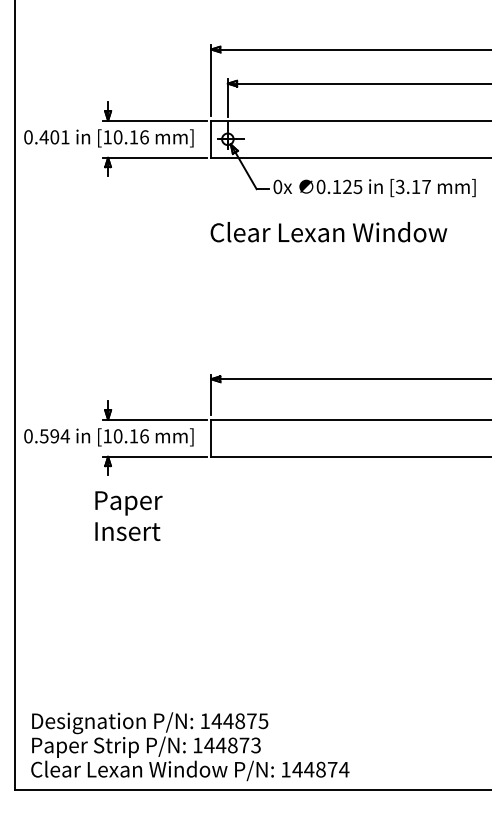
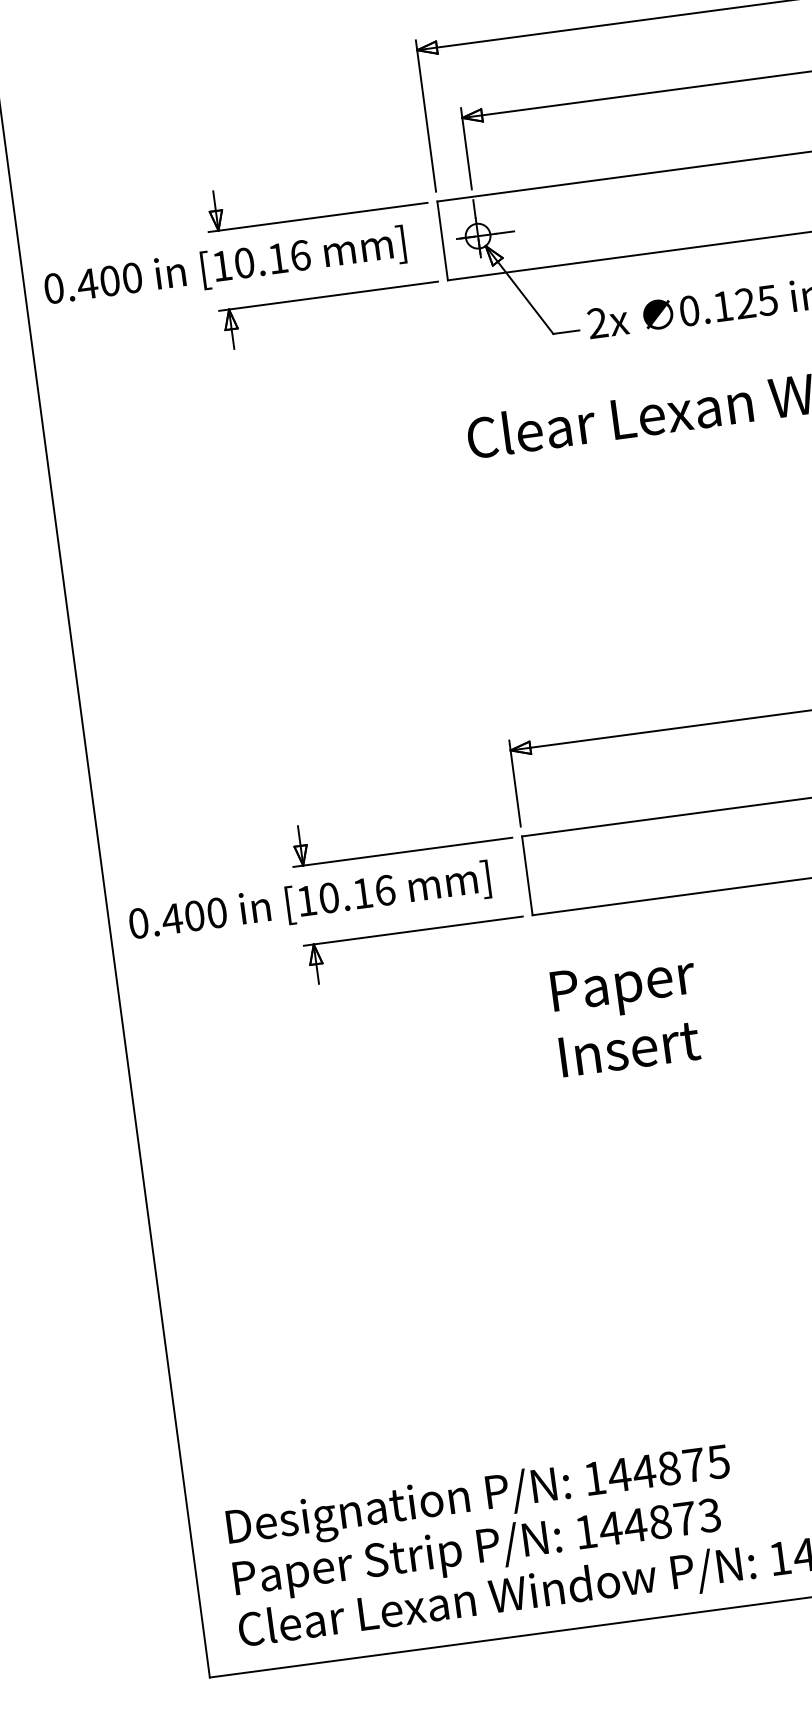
text: (65, 137) -> (132, 278), 0.401 -> 0.400
text: (277, 186) -> (596, 322), 0x -> 2x
text: (54, 436) -> (194, 916), 0.594 -> 0.400
text: (128, 515) -> (626, 1014), moved

